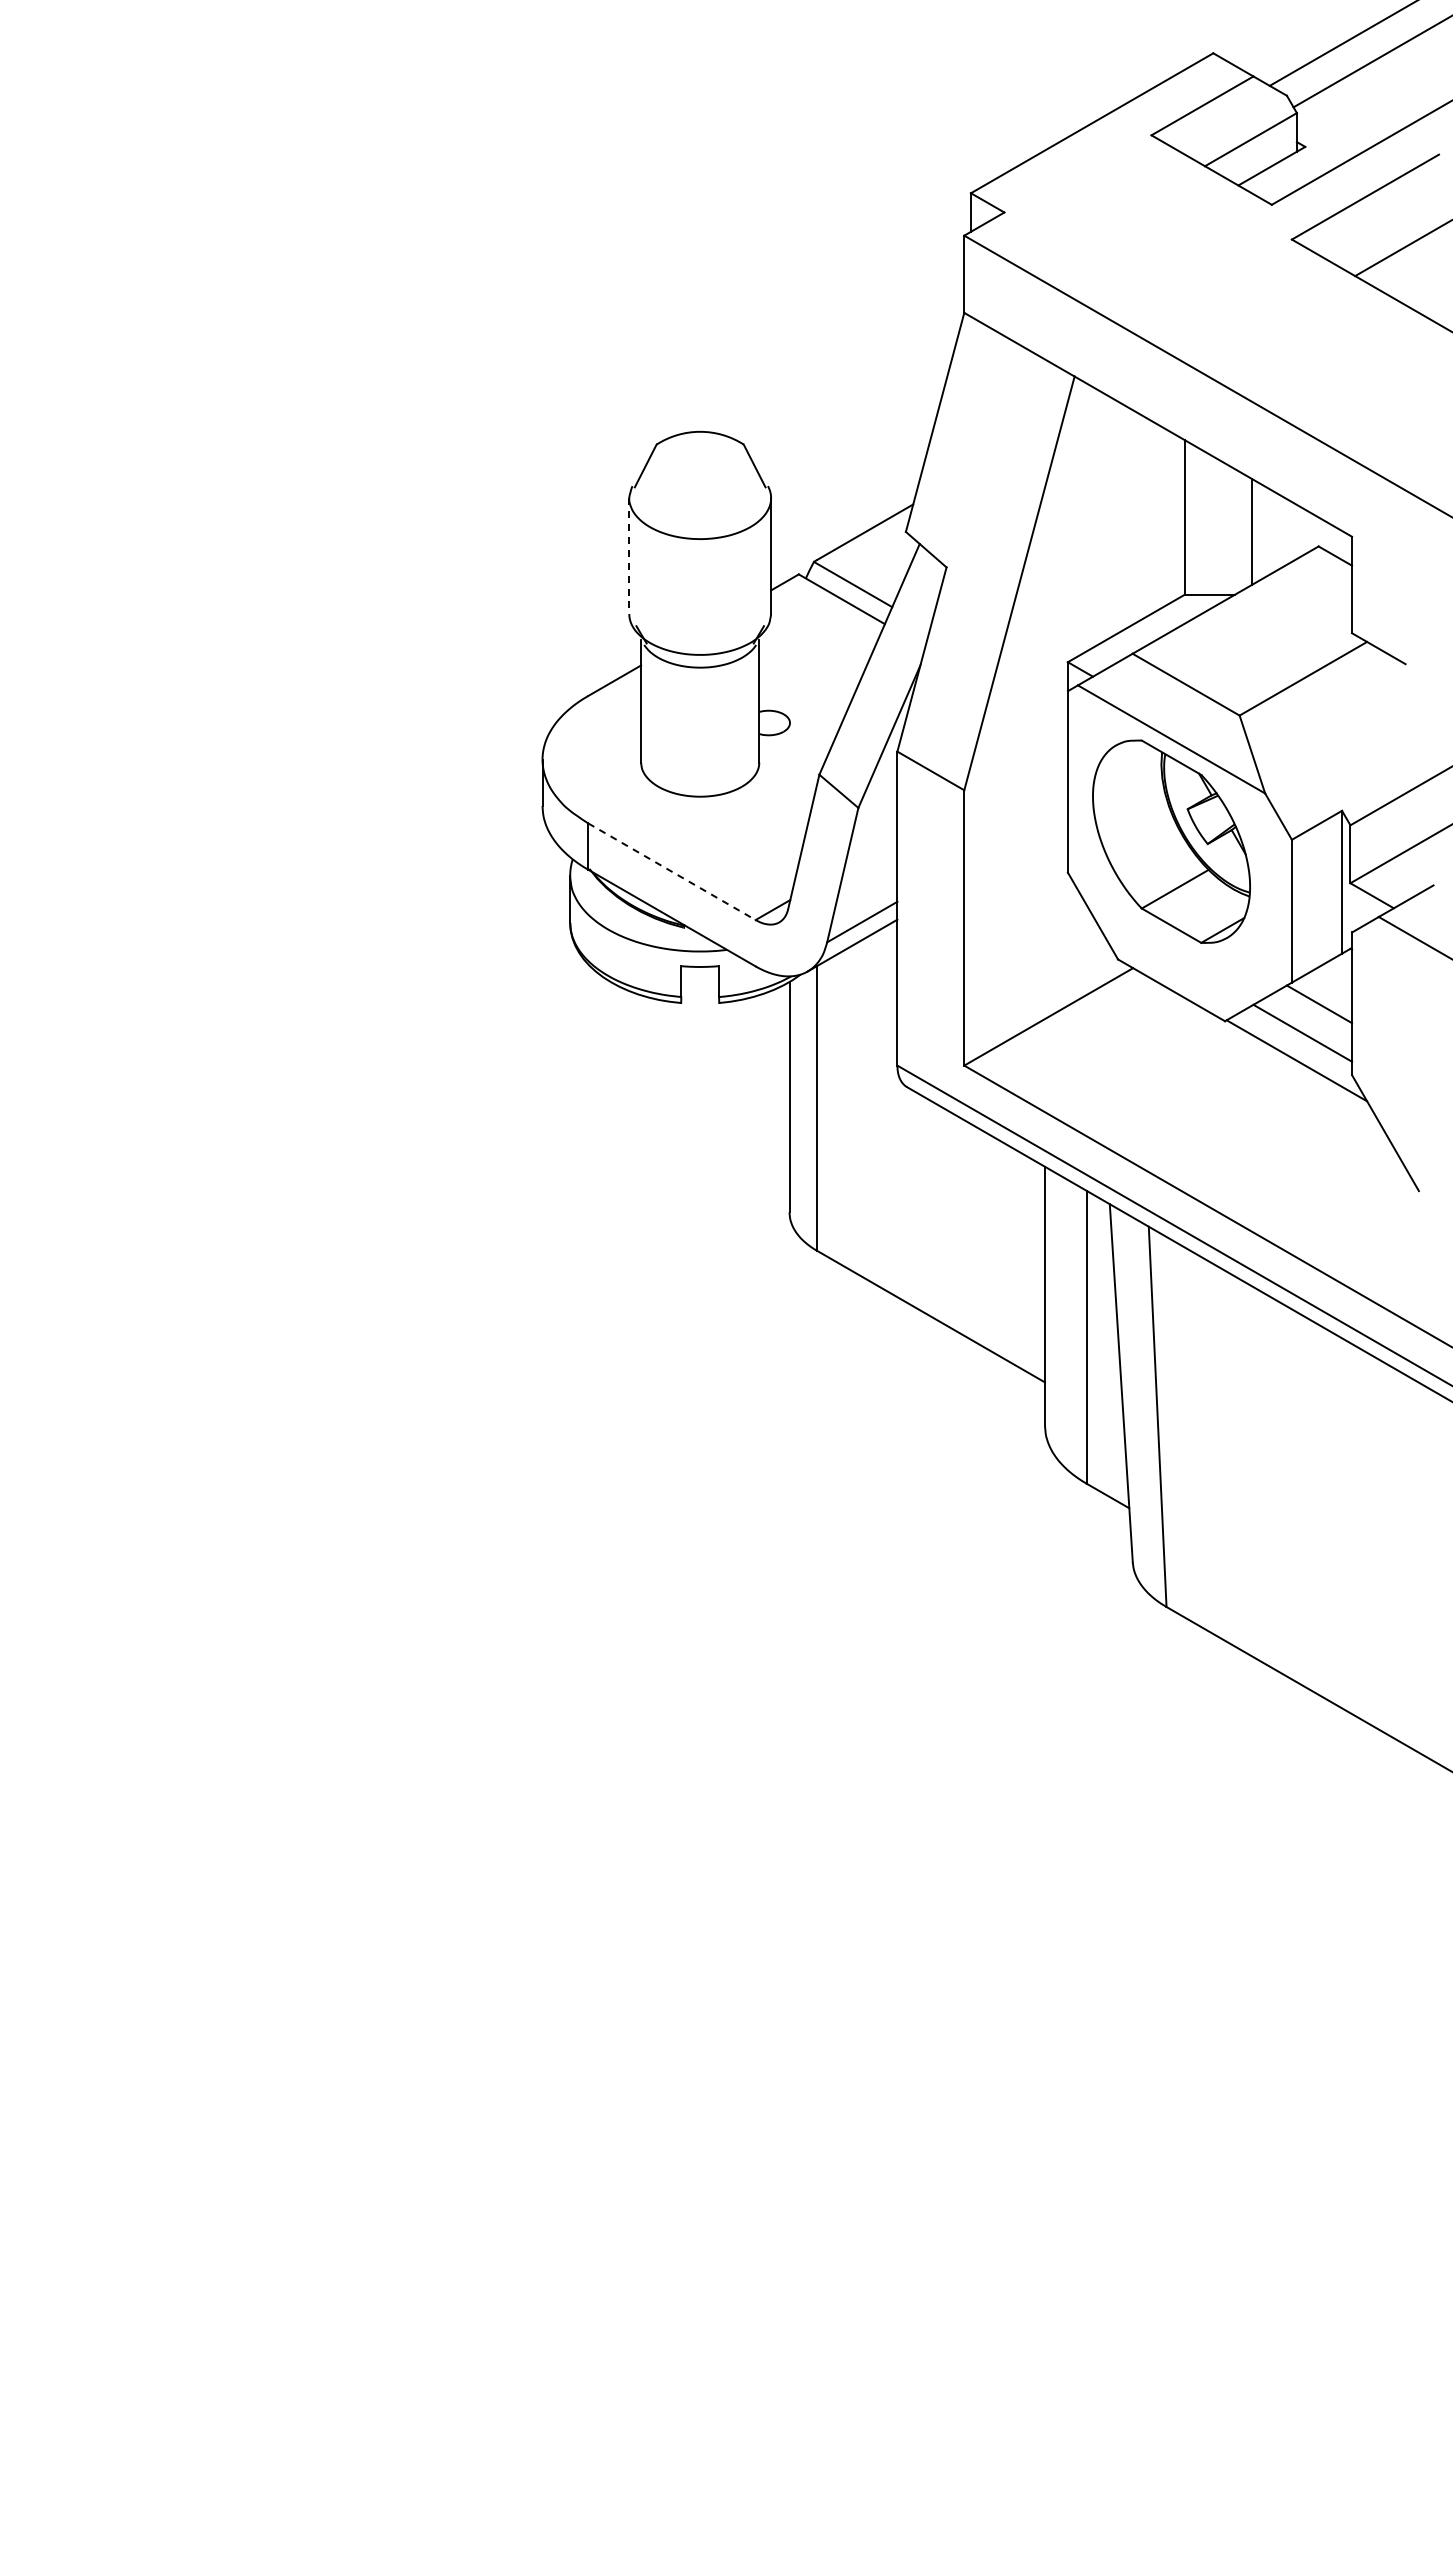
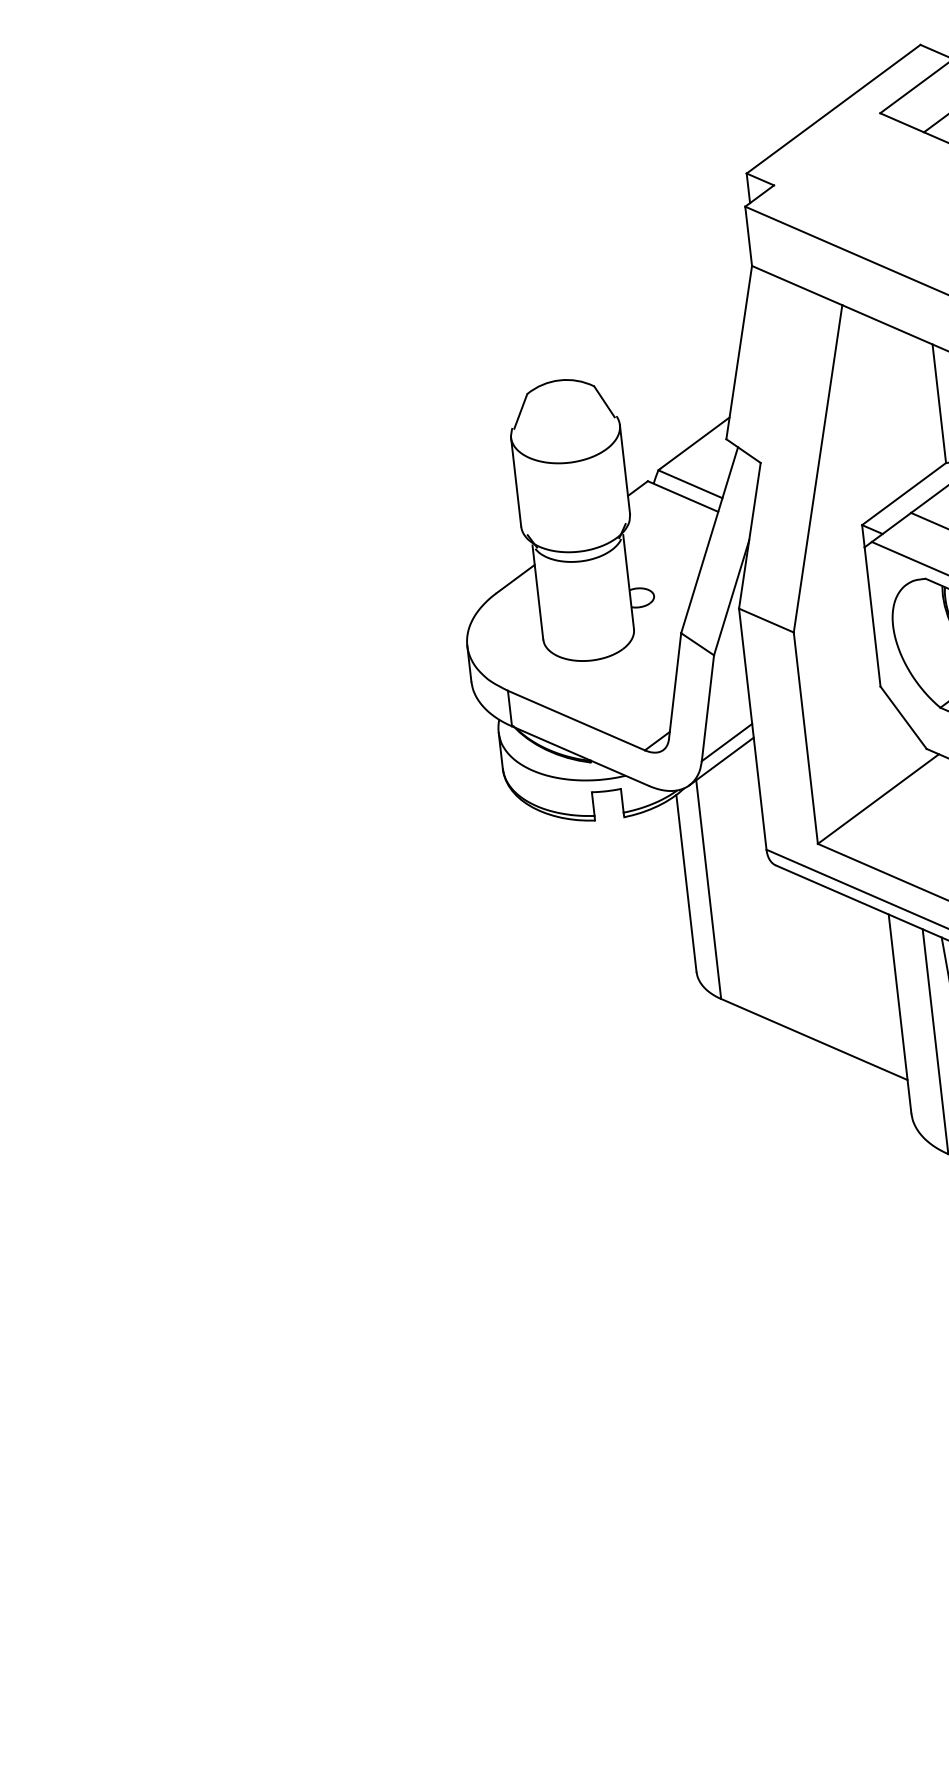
line: (629, 556) -> (516, 482), dashed -> solid
line: (671, 871) -> (576, 720), dashed -> solid

